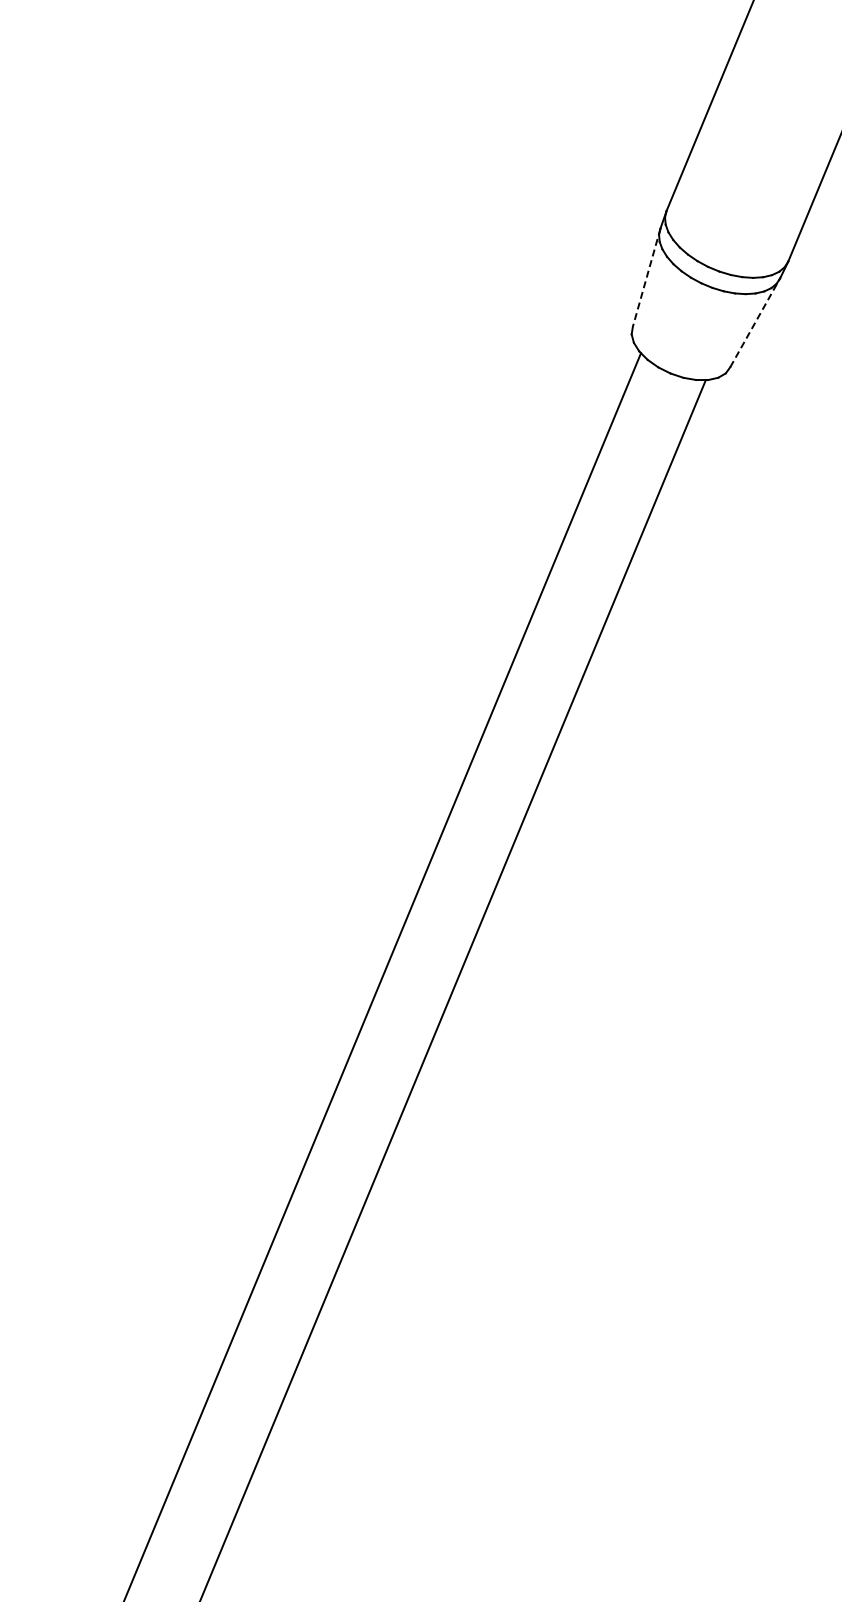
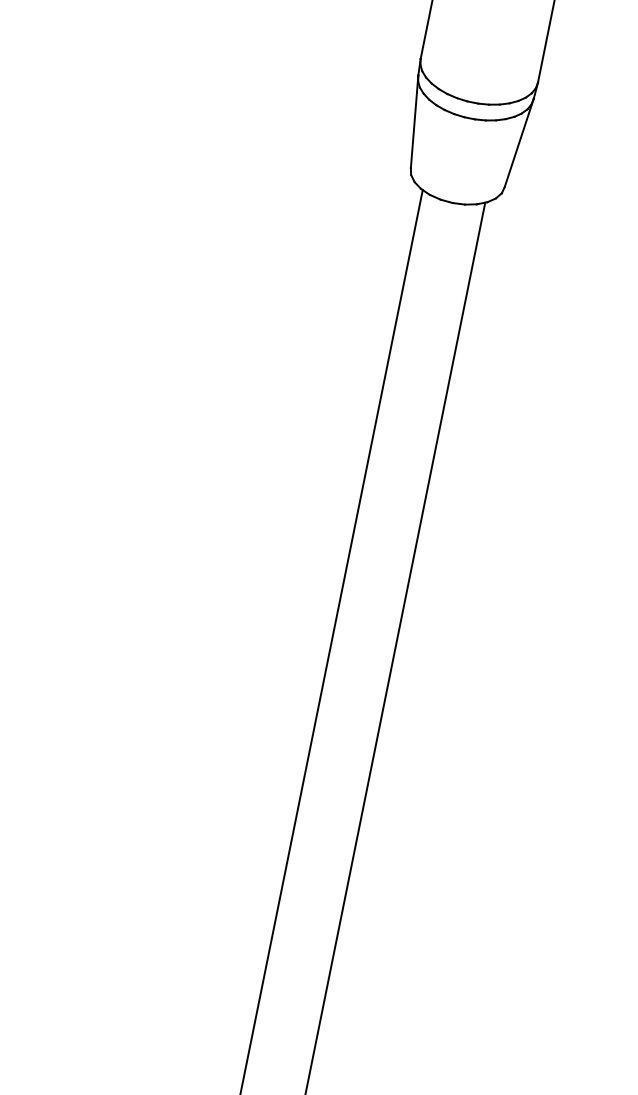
line: (646, 278) -> (414, 122), dashed -> solid
line: (755, 322) -> (519, 142), dashed -> solid

